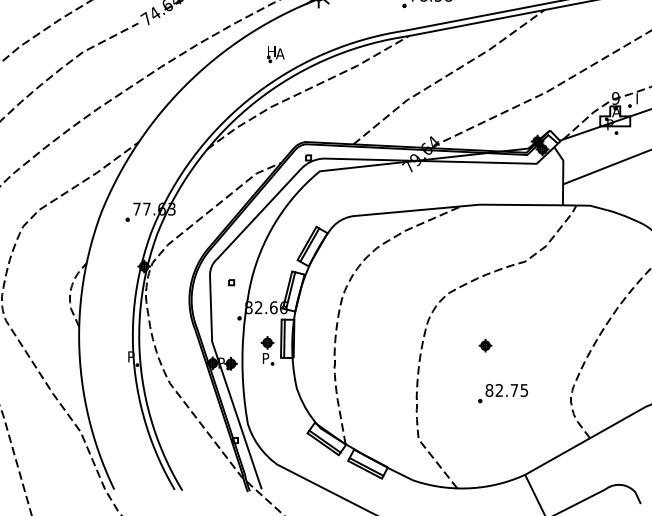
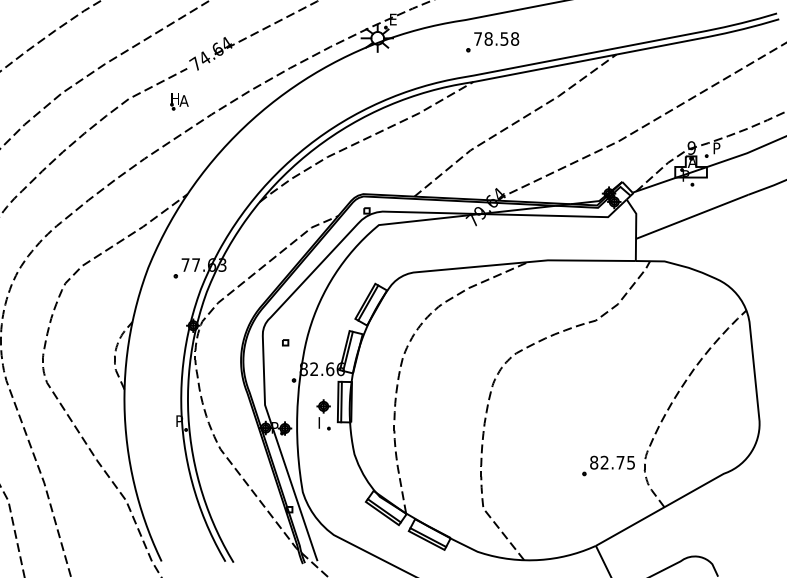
part: (275, 54) -> (179, 101), moved
text: (640, 96) -> (717, 145), I -> P
part: (485, 345) -> (553, 409), removed
text: (266, 356) -> (322, 420), P -> I
part: (503, 393) -> (608, 465), moved

